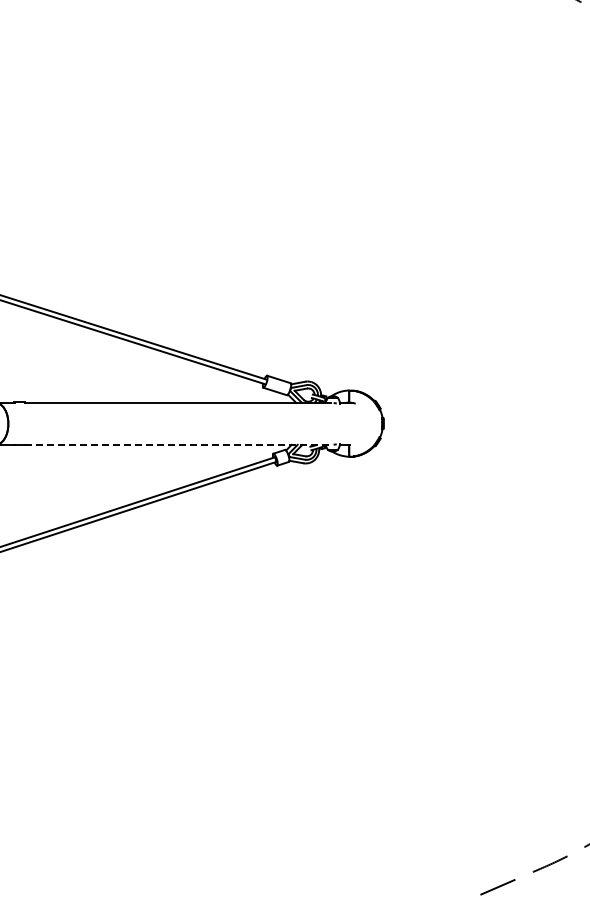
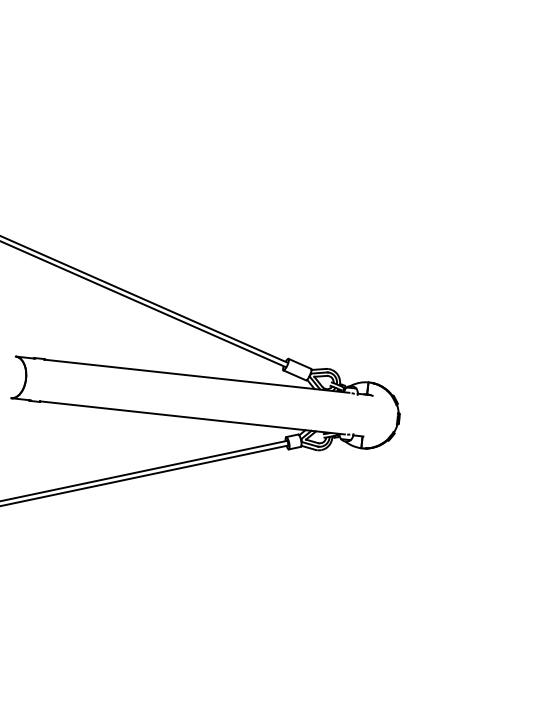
line: (178, 444) -> (192, 417), dashed -> solid

